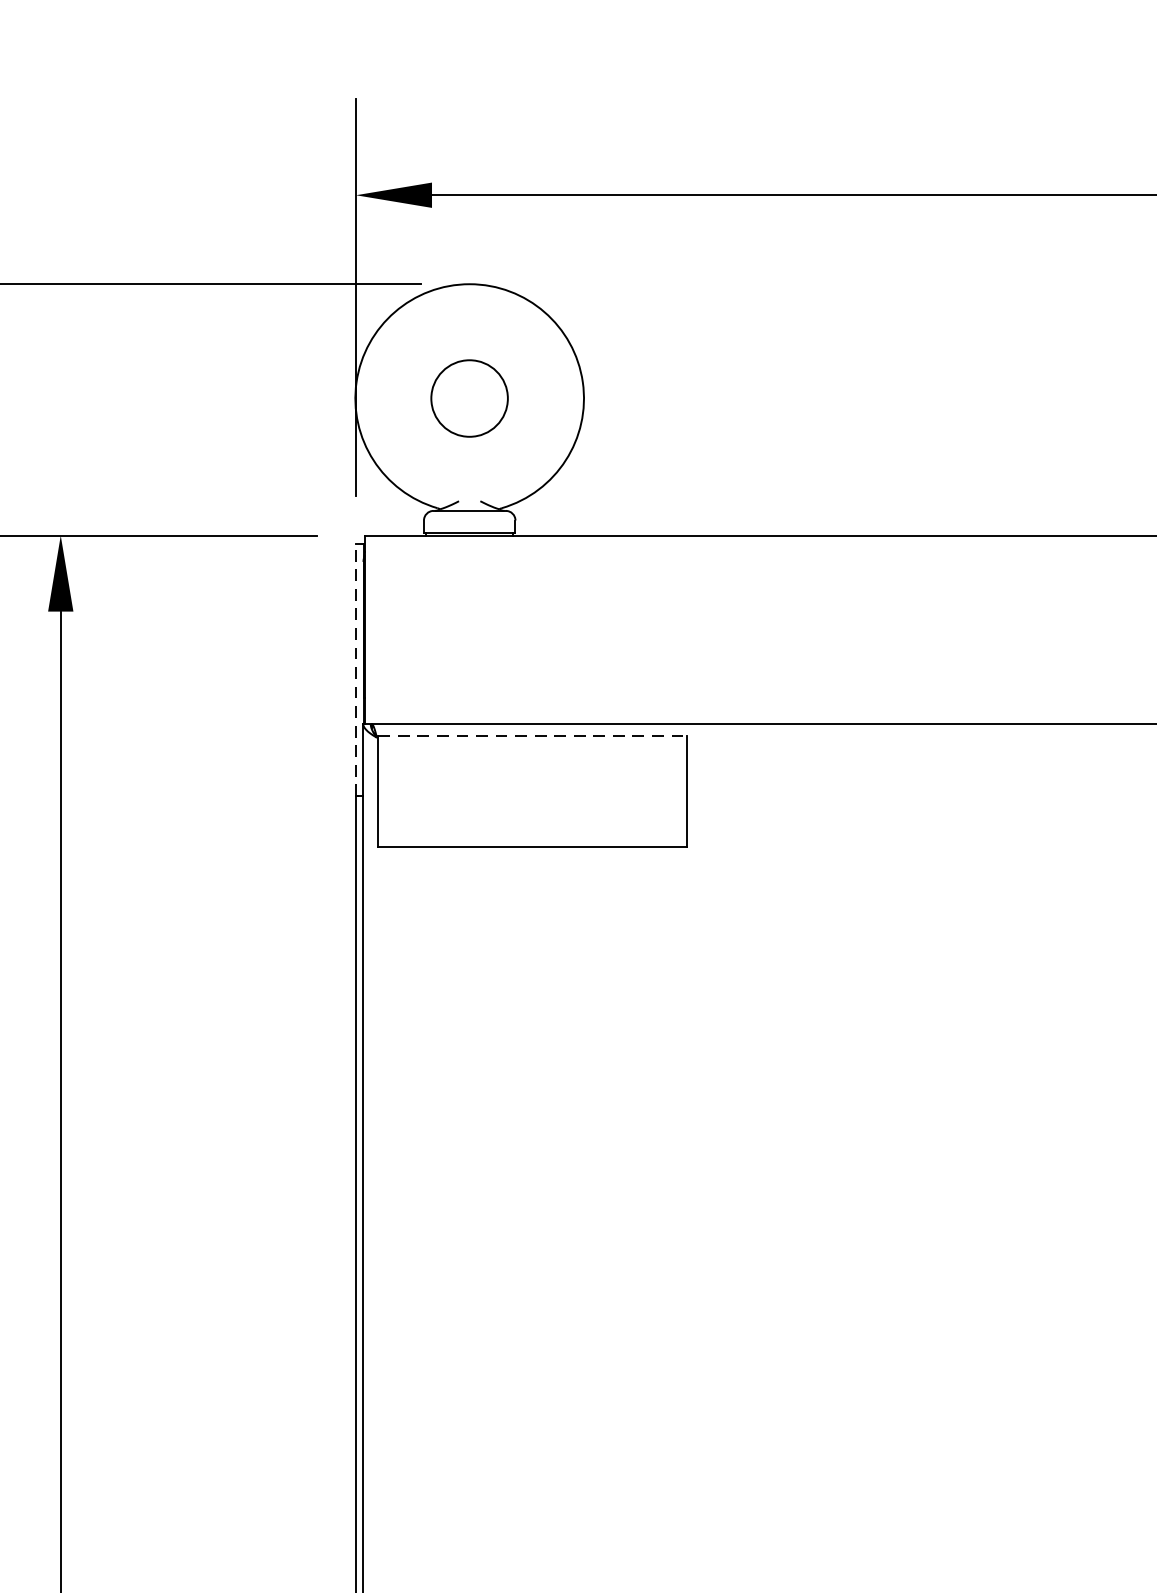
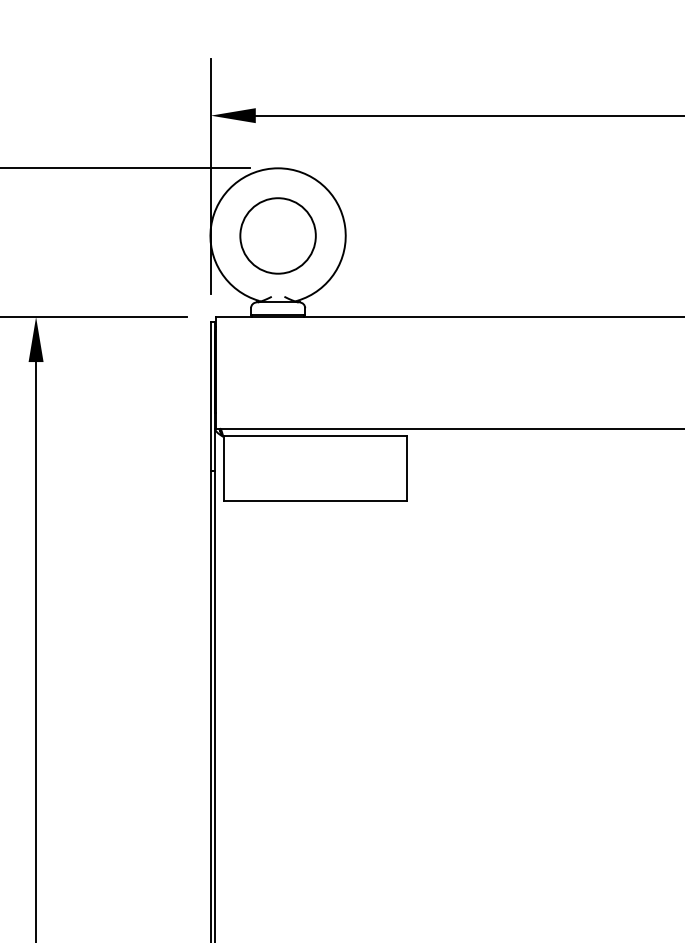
circle: (468, 397) -> (277, 235), size x1.67
line: (355, 669) -> (210, 396), dashed -> solid
line: (532, 735) -> (315, 435), dashed -> solid

